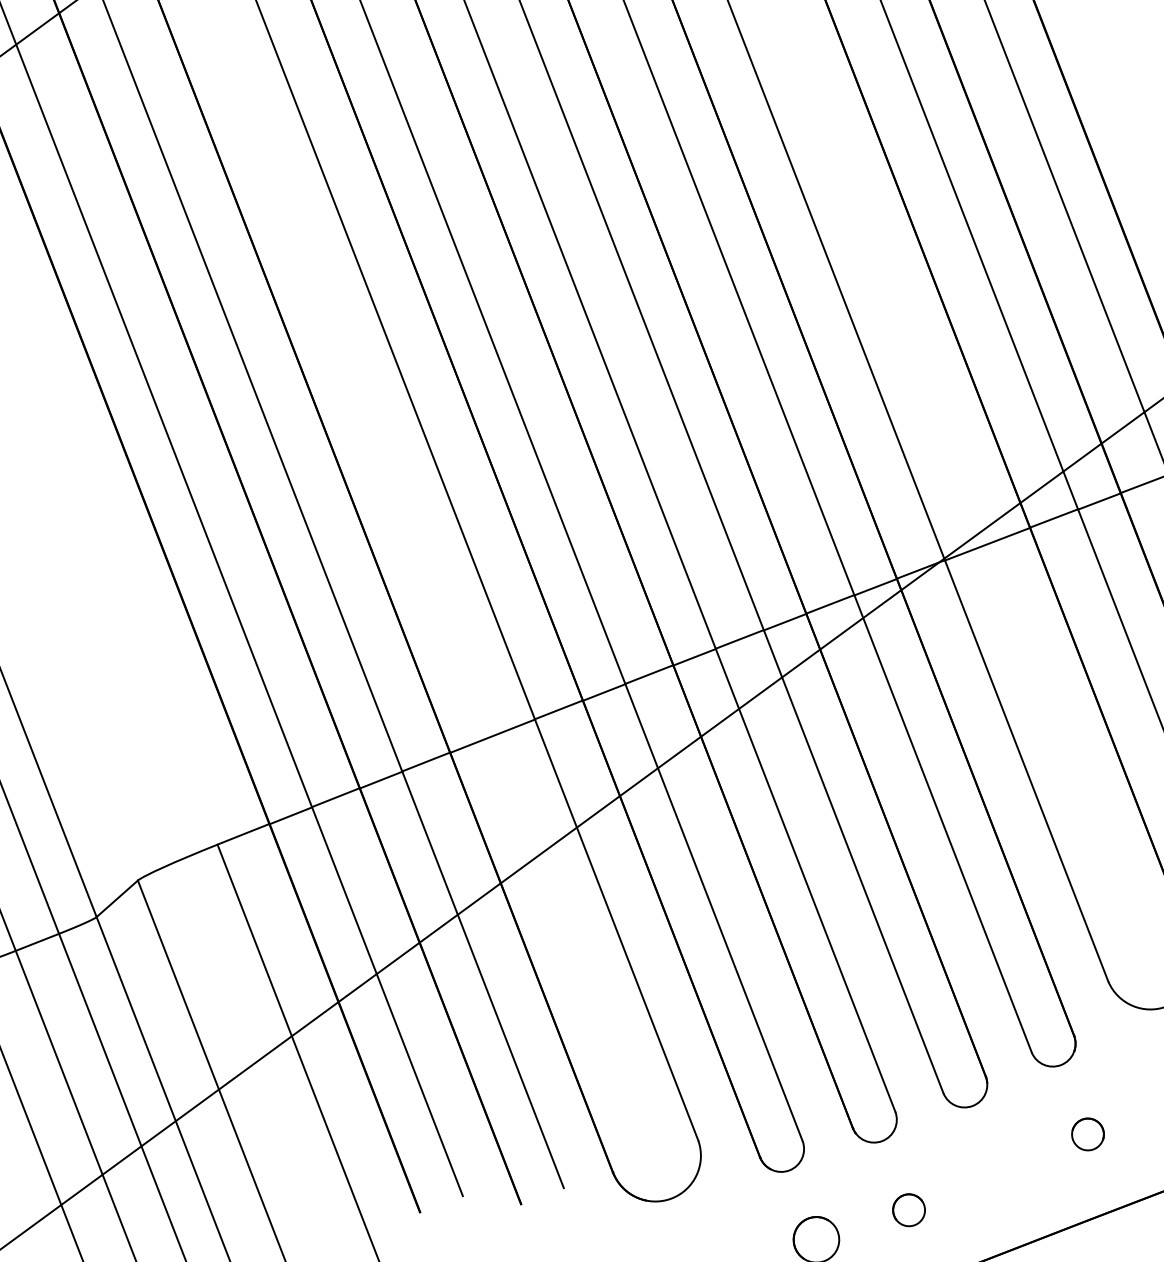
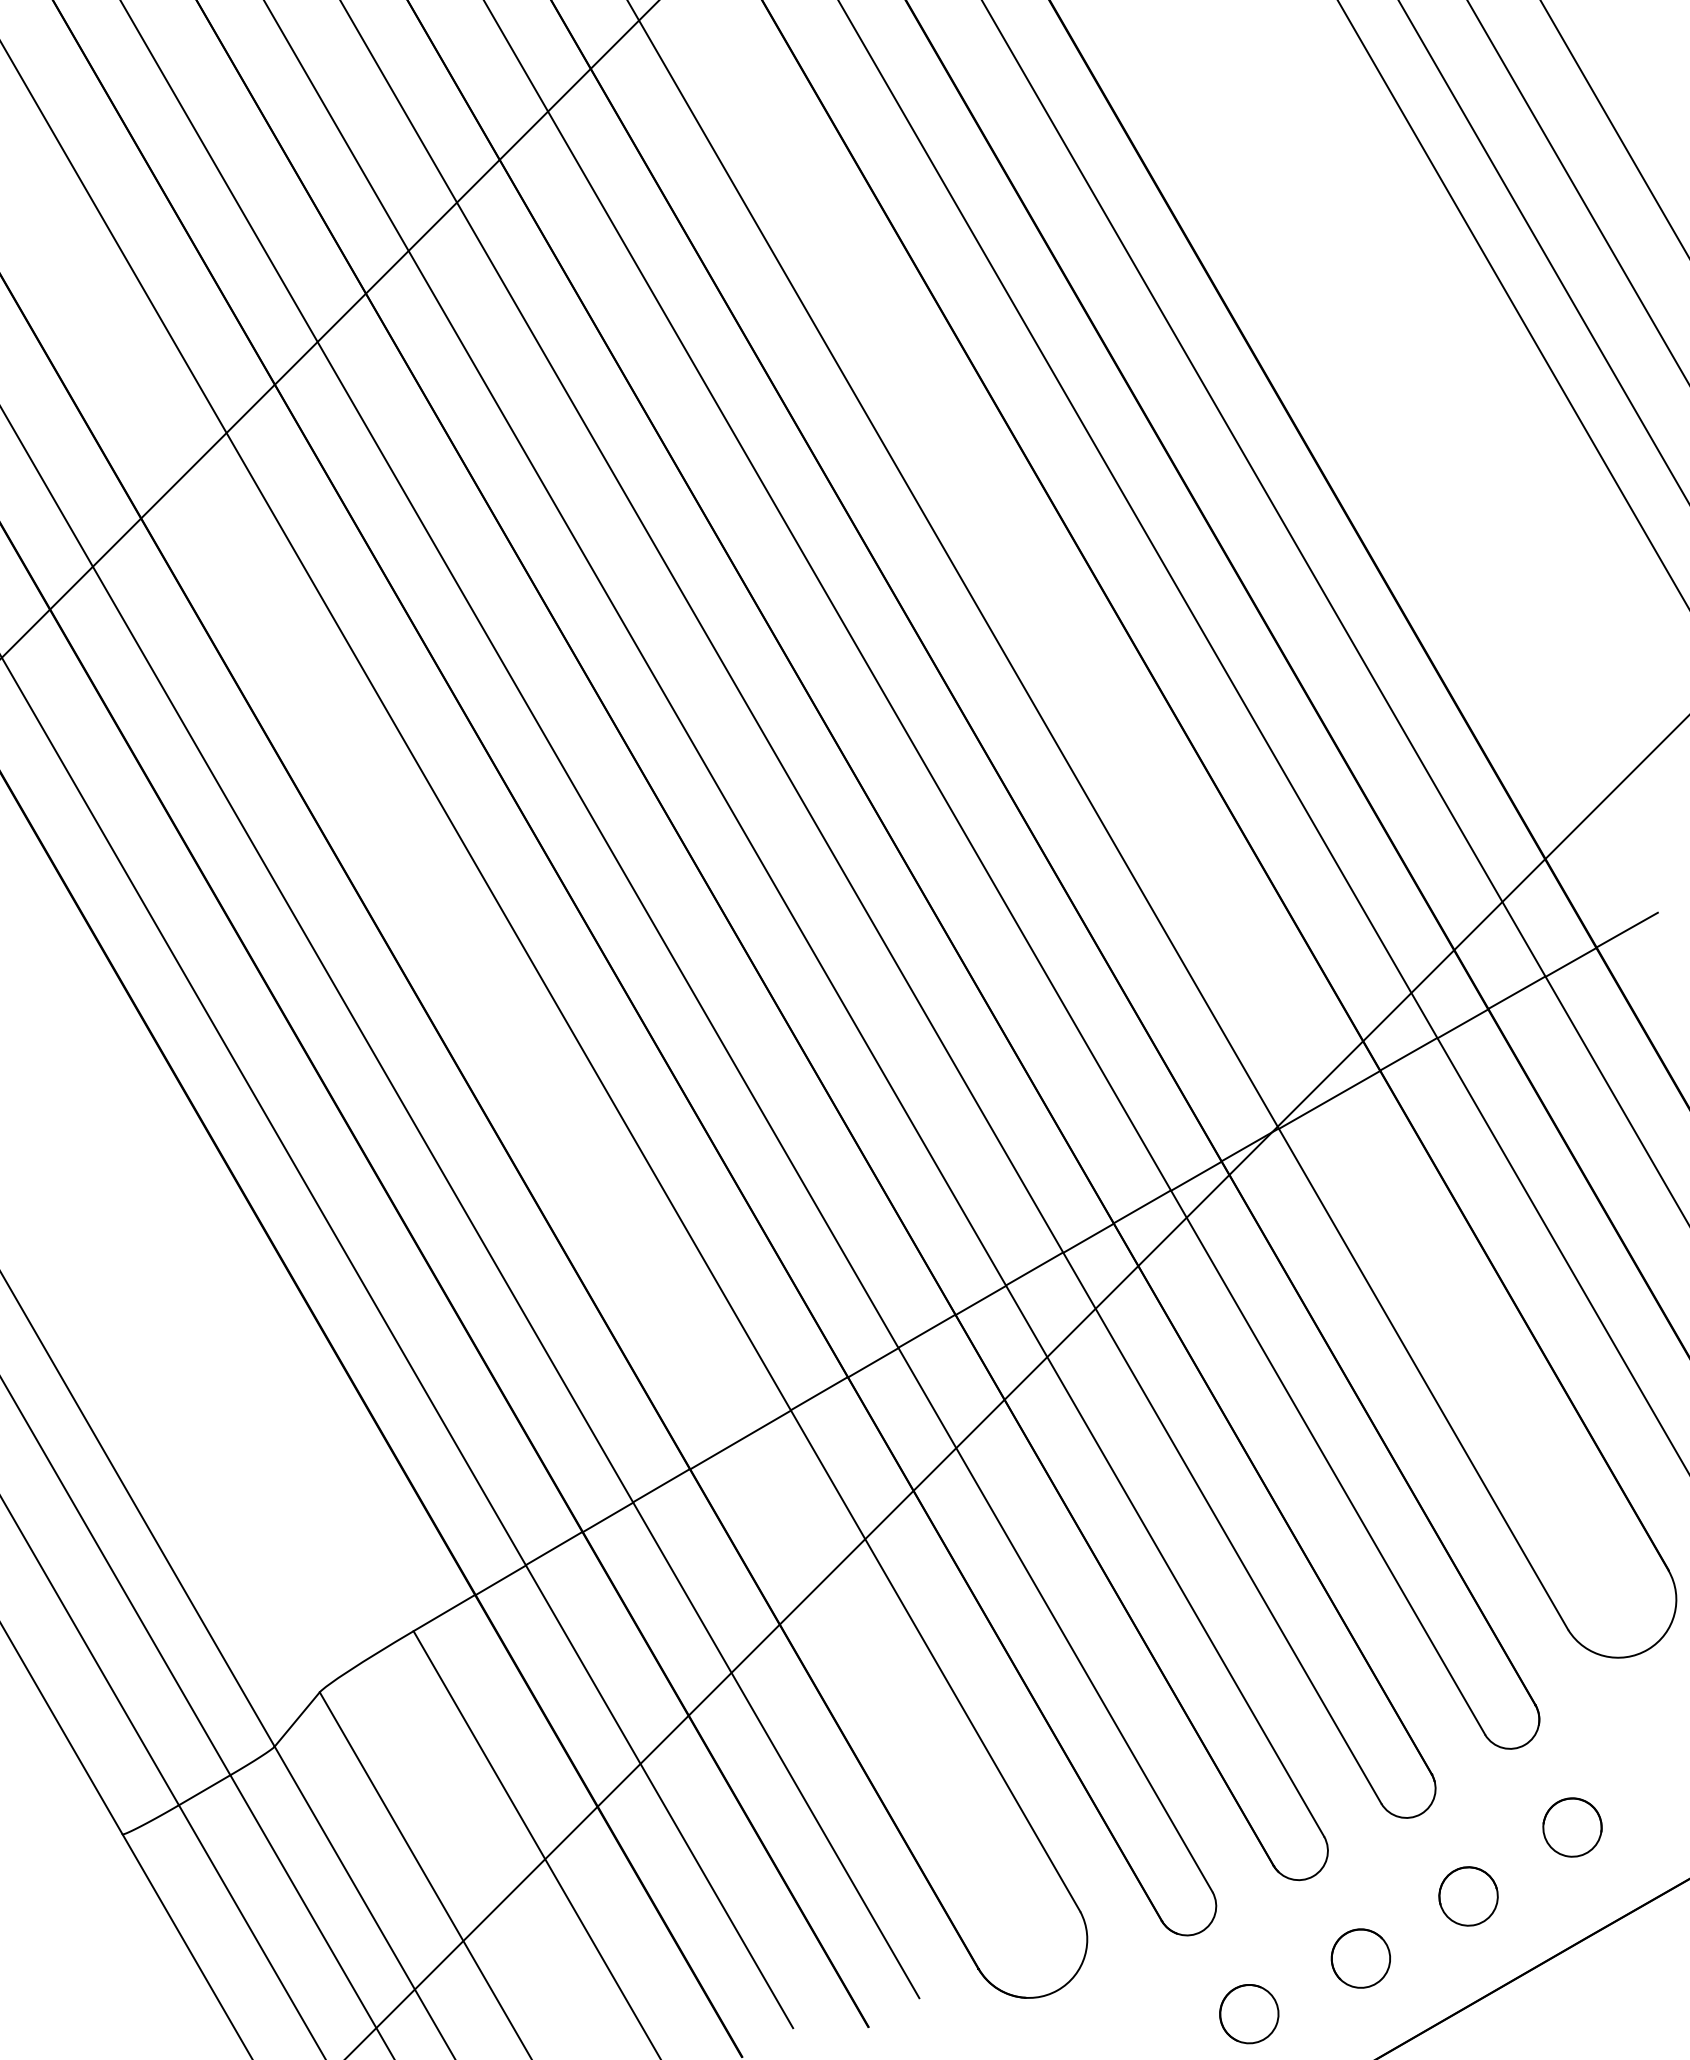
part: (1088, 1134) -> (1572, 1827), size x1.43
part: (999, 1175) -> (1468, 1896), added
part: (908, 1210) -> (1360, 1958), size x1.43

